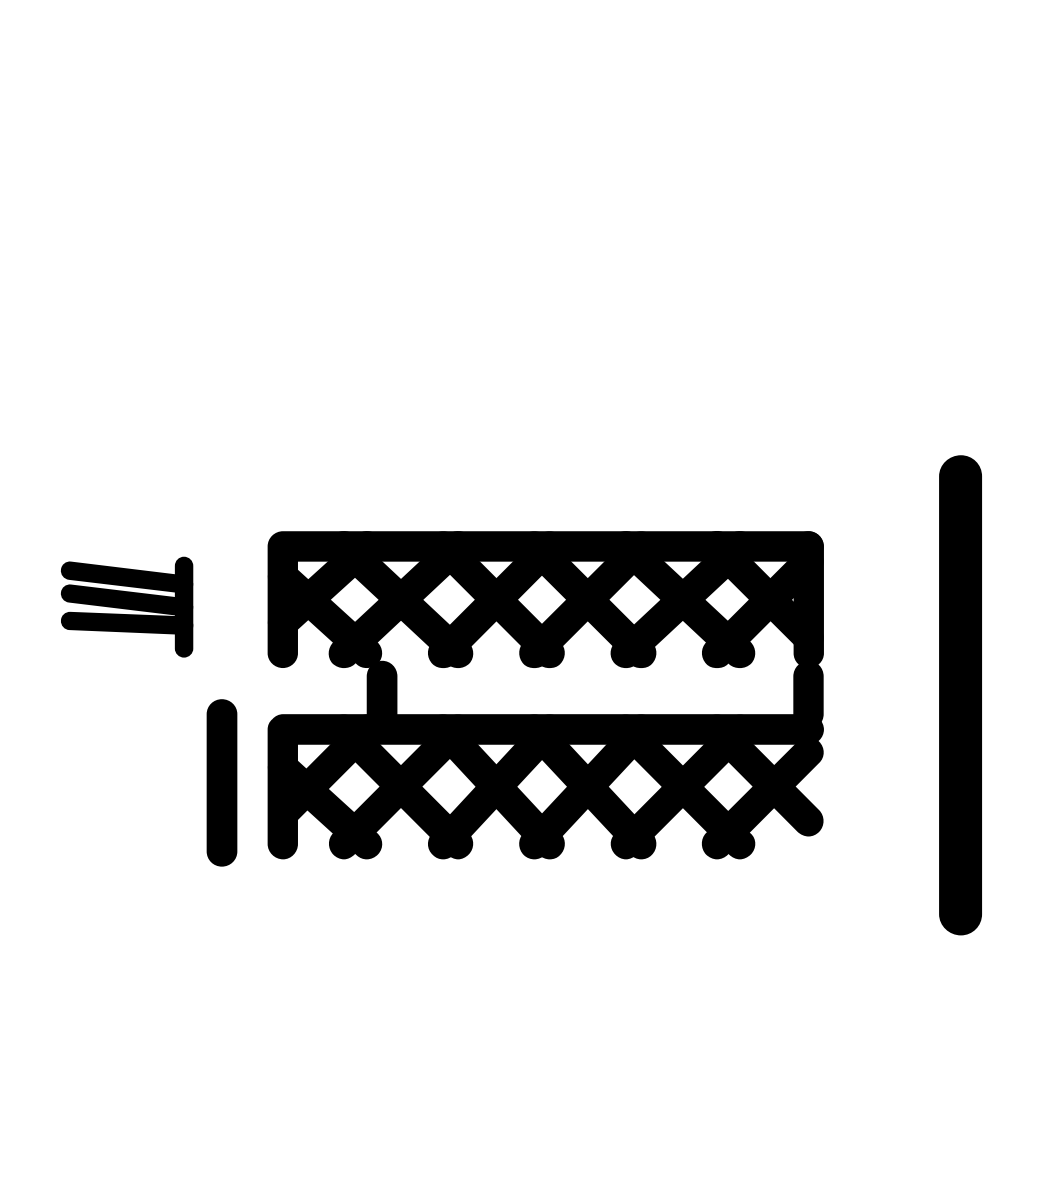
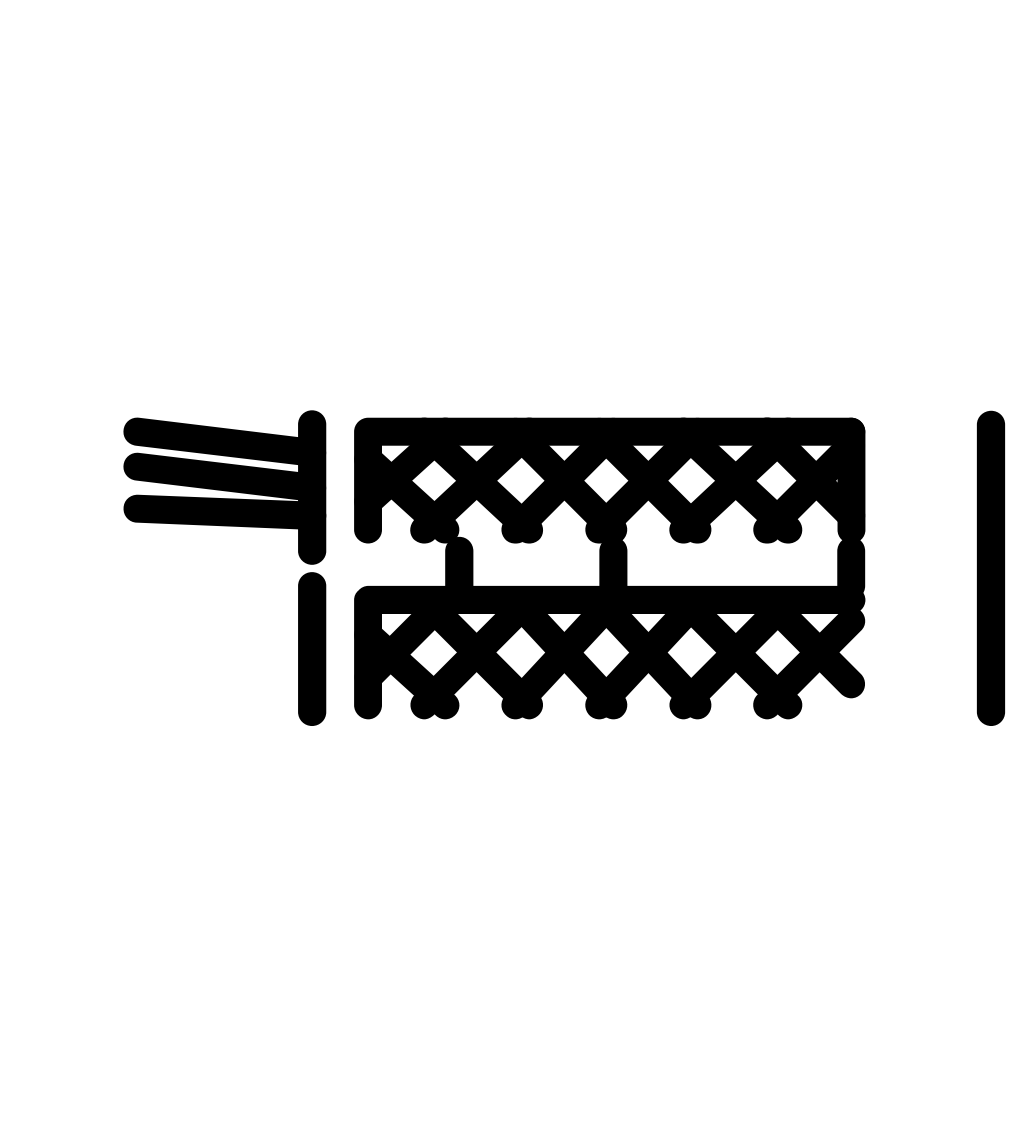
part: (126, 607) -> (224, 487), size x1.67
part: (960, 694) -> (990, 567), size x0.71
fill: (549, 695) -> (613, 568), added

